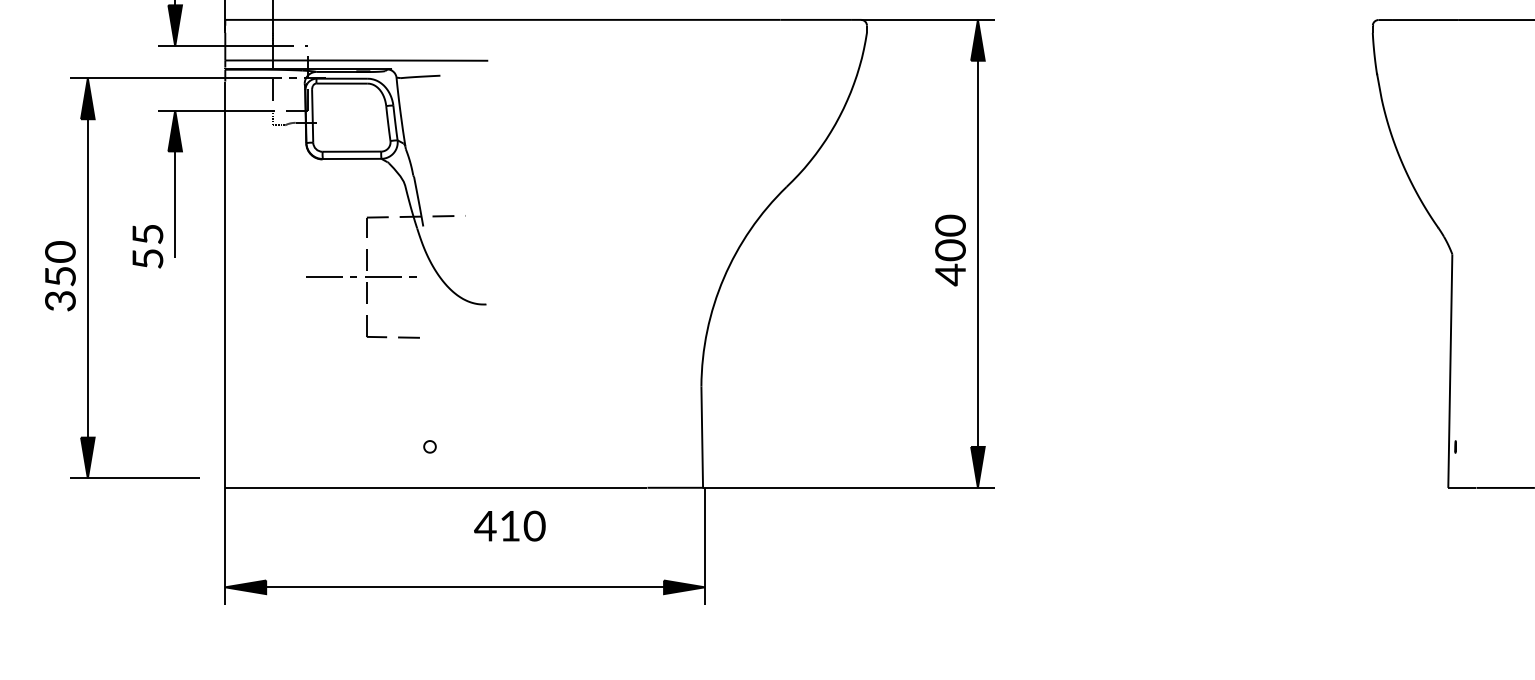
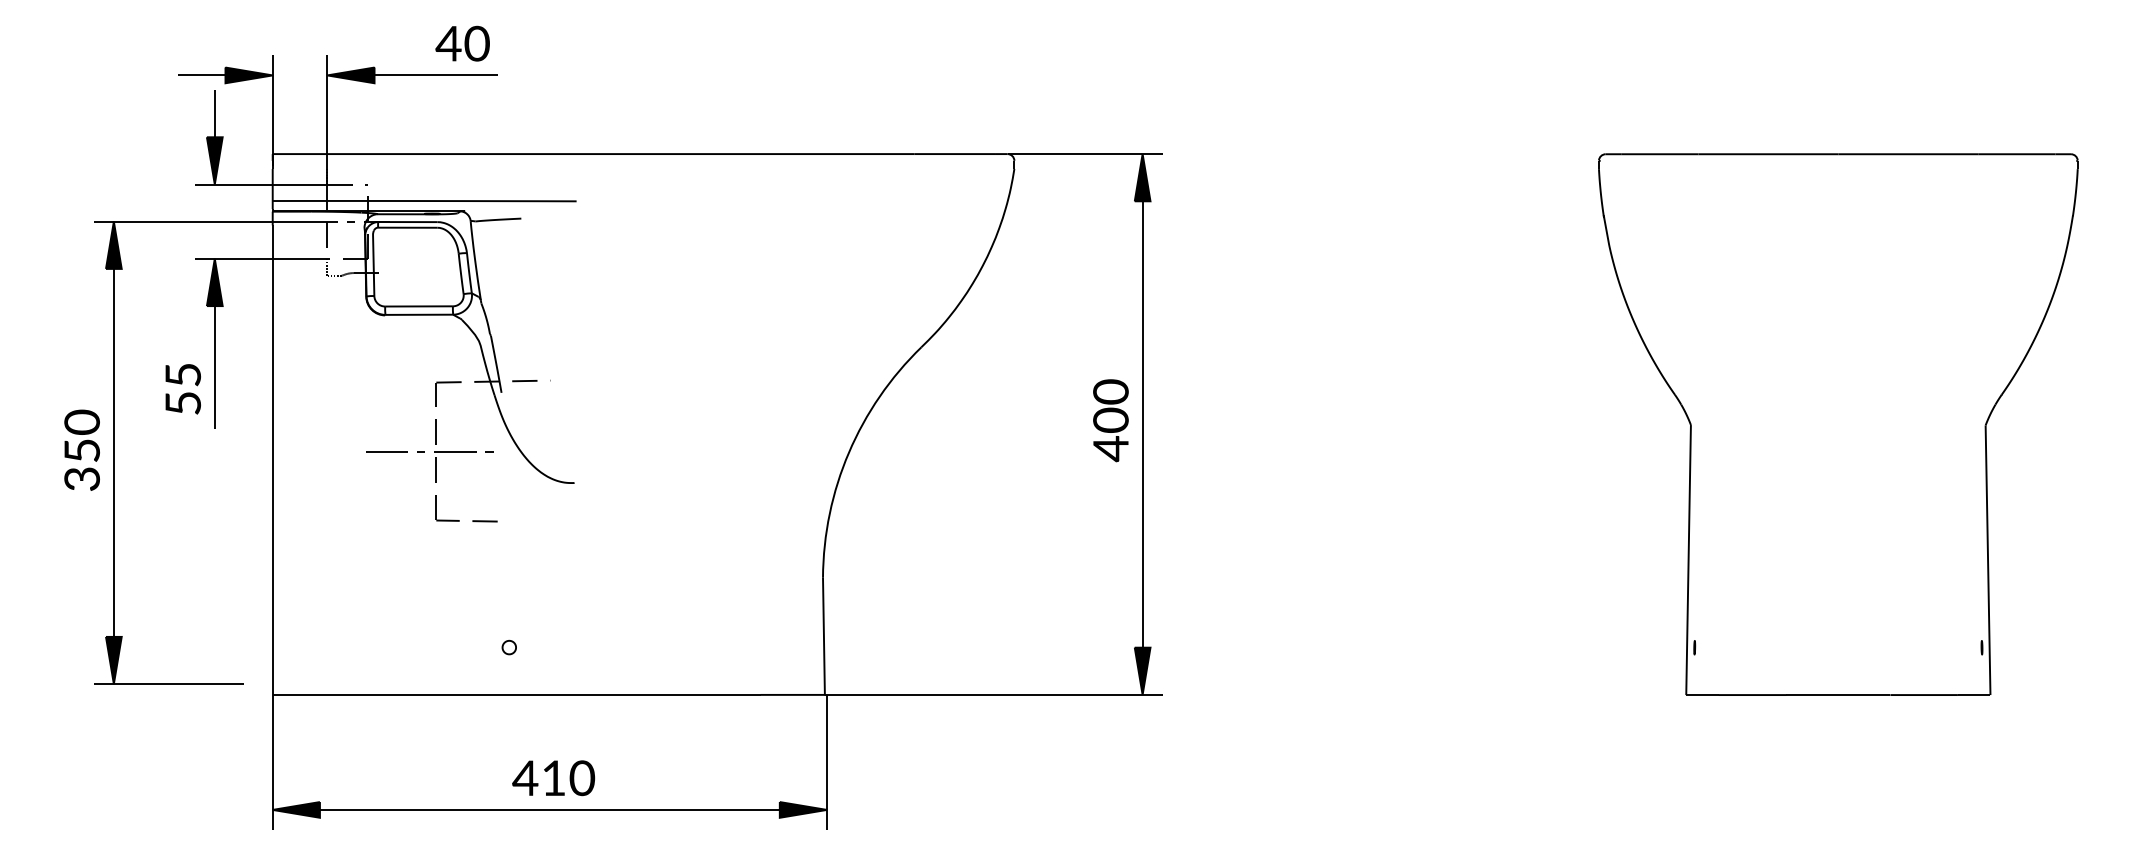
text: (147, 246) -> (182, 389), moved
text: (509, 526) -> (553, 778), moved

